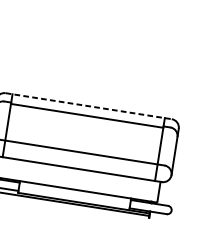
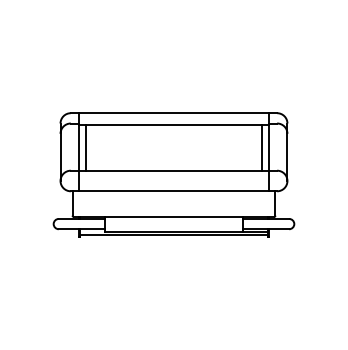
line: (89, 106) -> (174, 113), dashed -> solid
line: (13, 122) -> (86, 147), added
line: (154, 144) -> (261, 147), added

